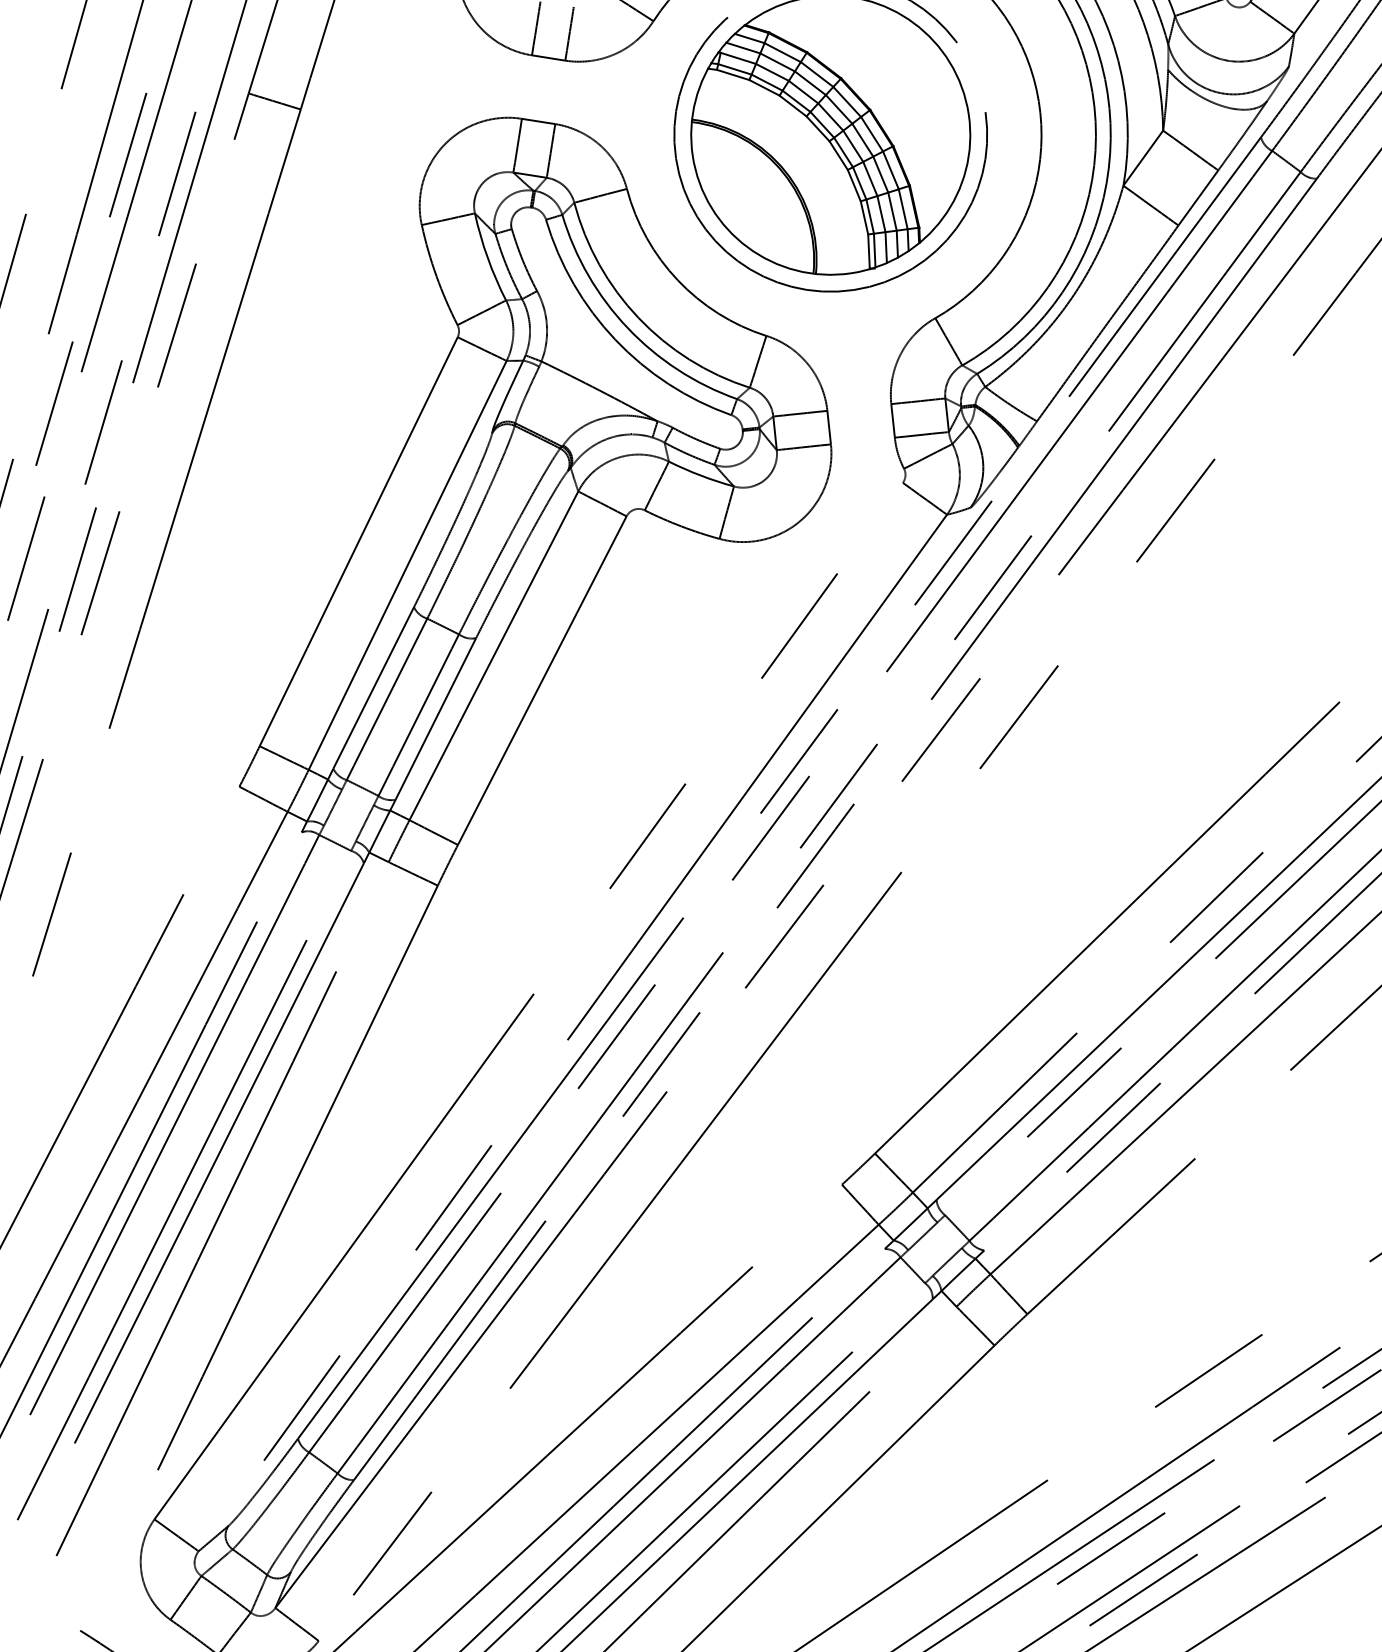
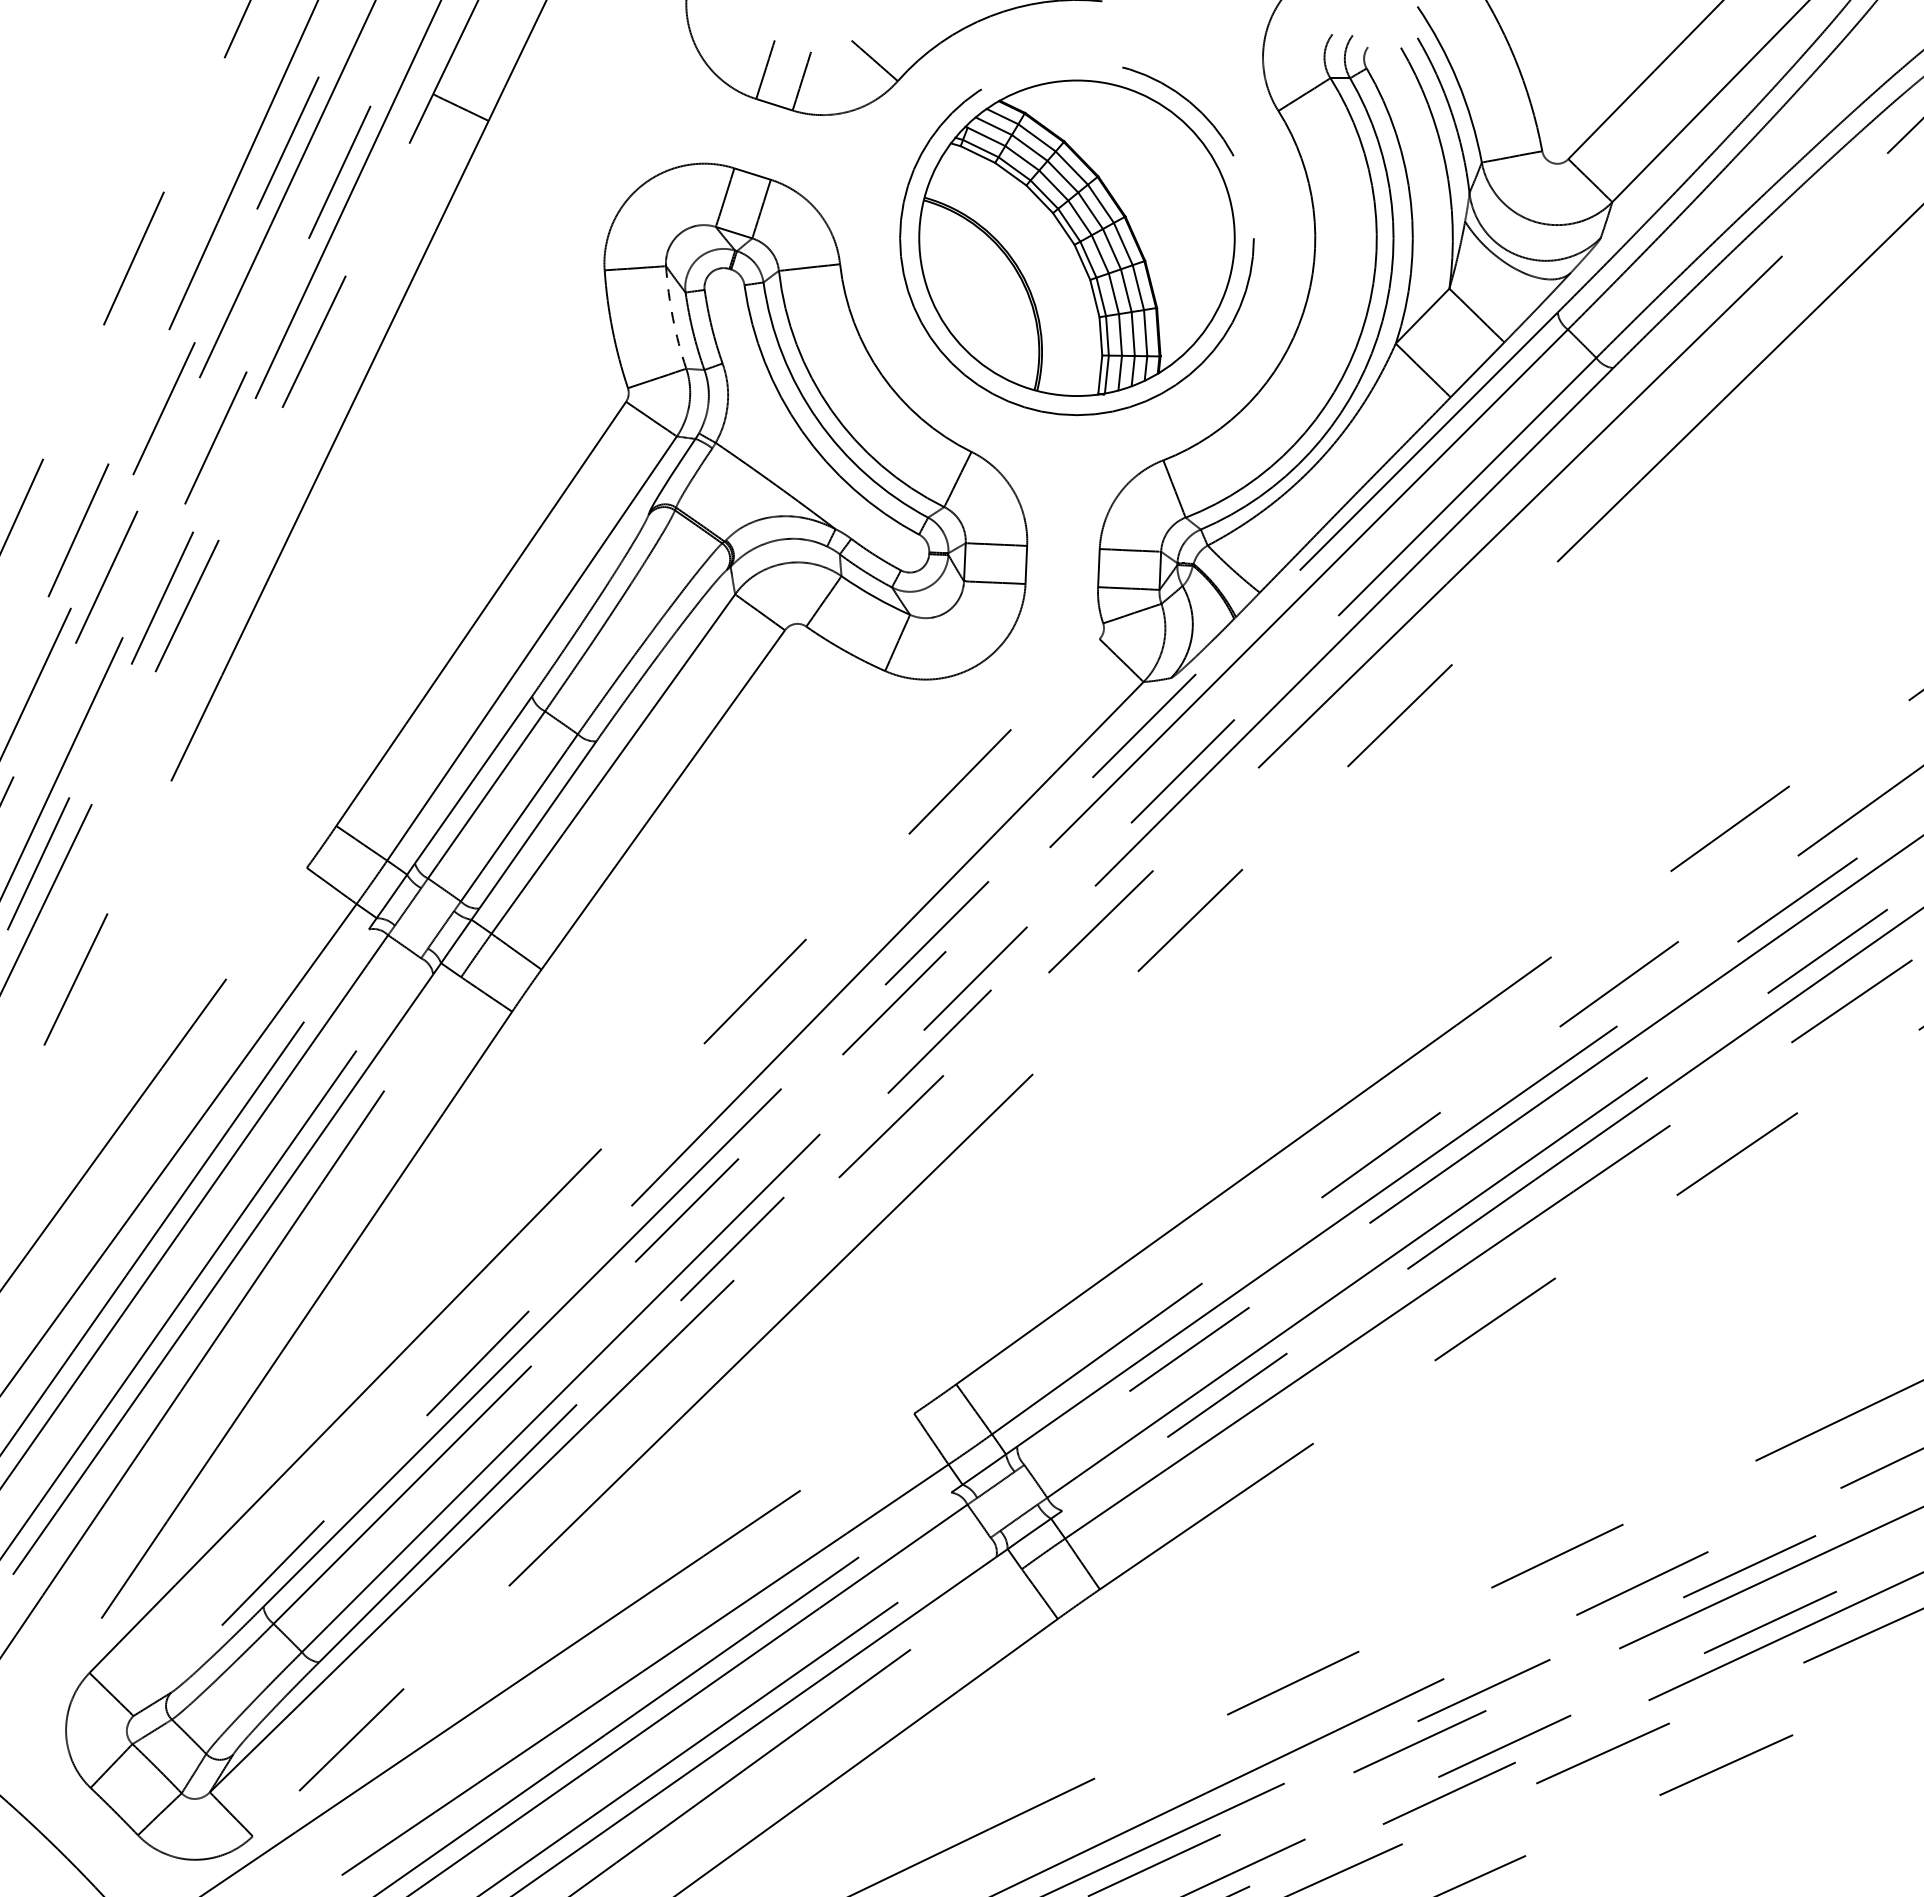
arc: (487, 258) -> (672, 318), solid -> dashed

